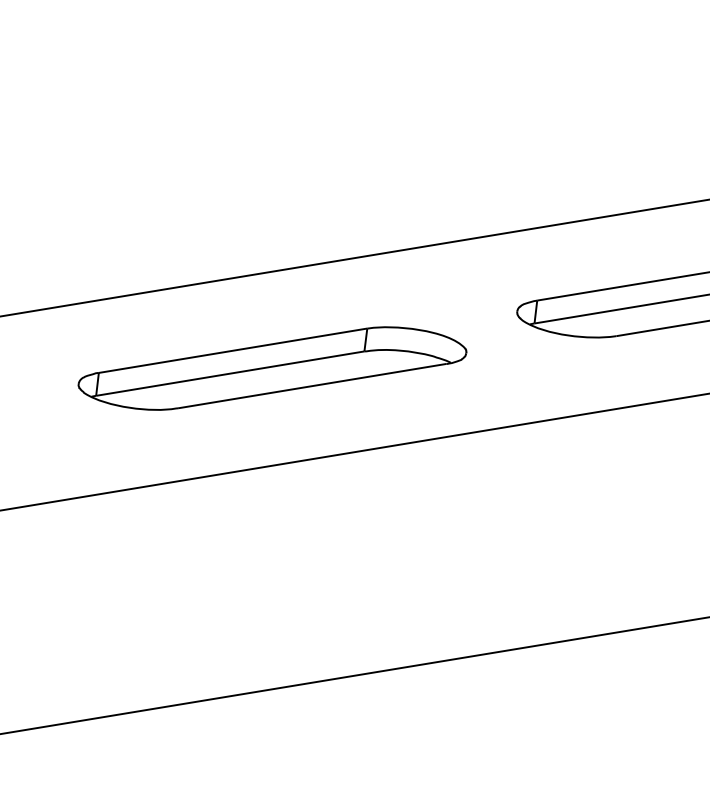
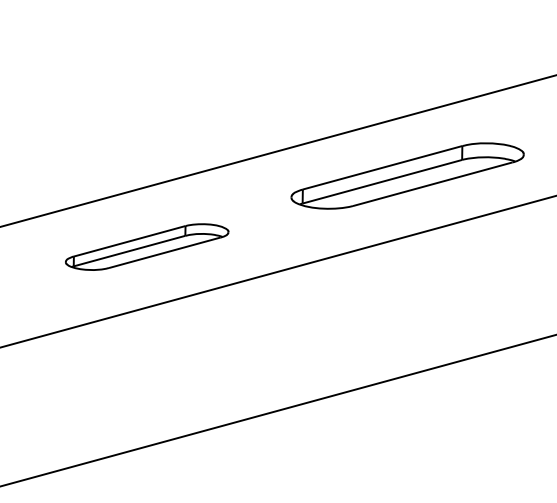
part: (273, 367) -> (147, 246), size x0.7

